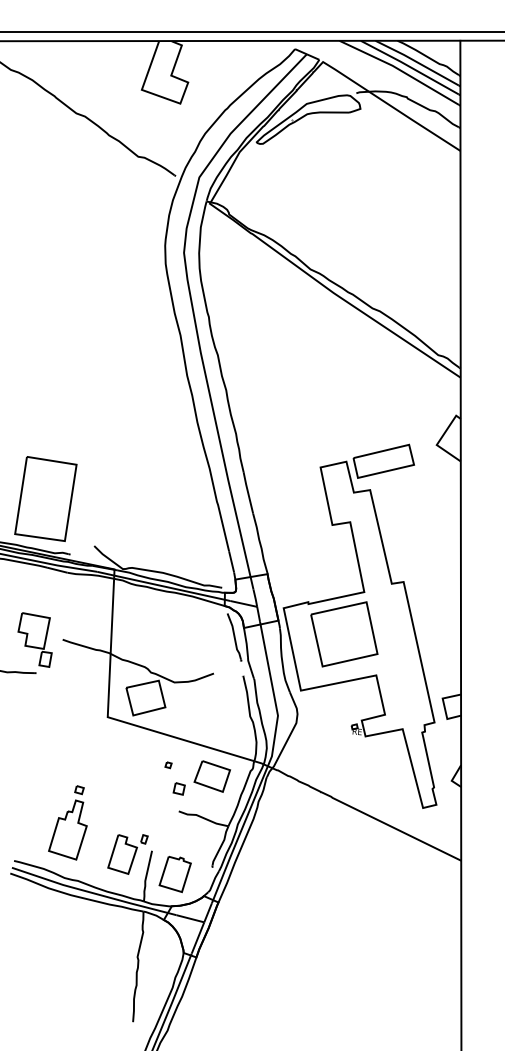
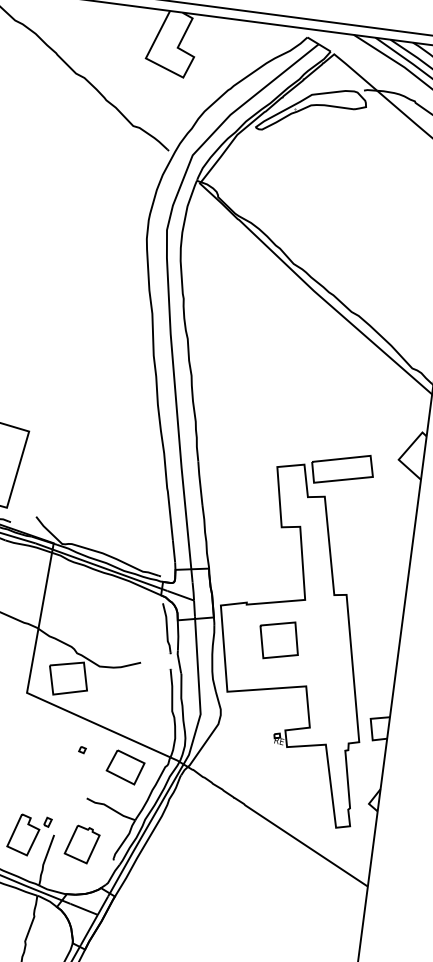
part: (344, 634) -> (279, 640), size x0.6
part: (178, 788) -> (89, 775), removed
part: (174, 874) -> (81, 844), moved

